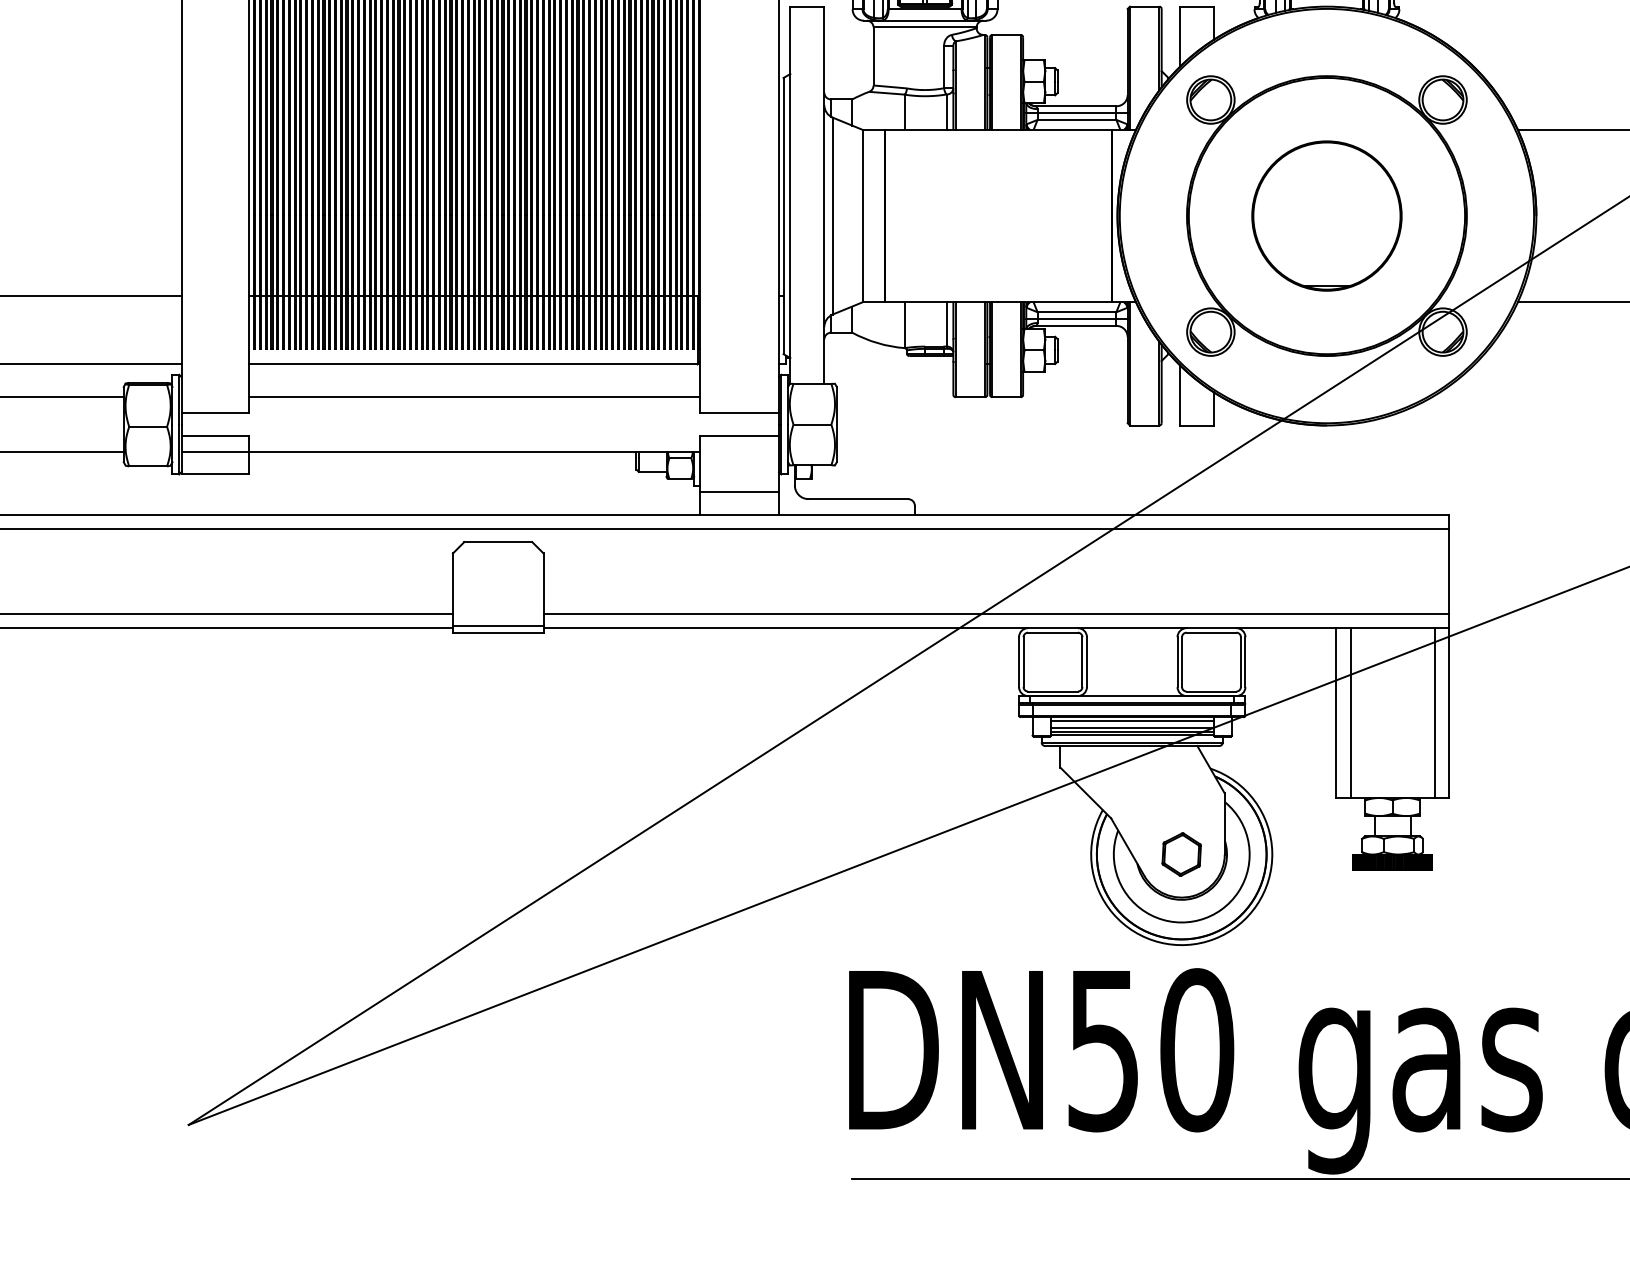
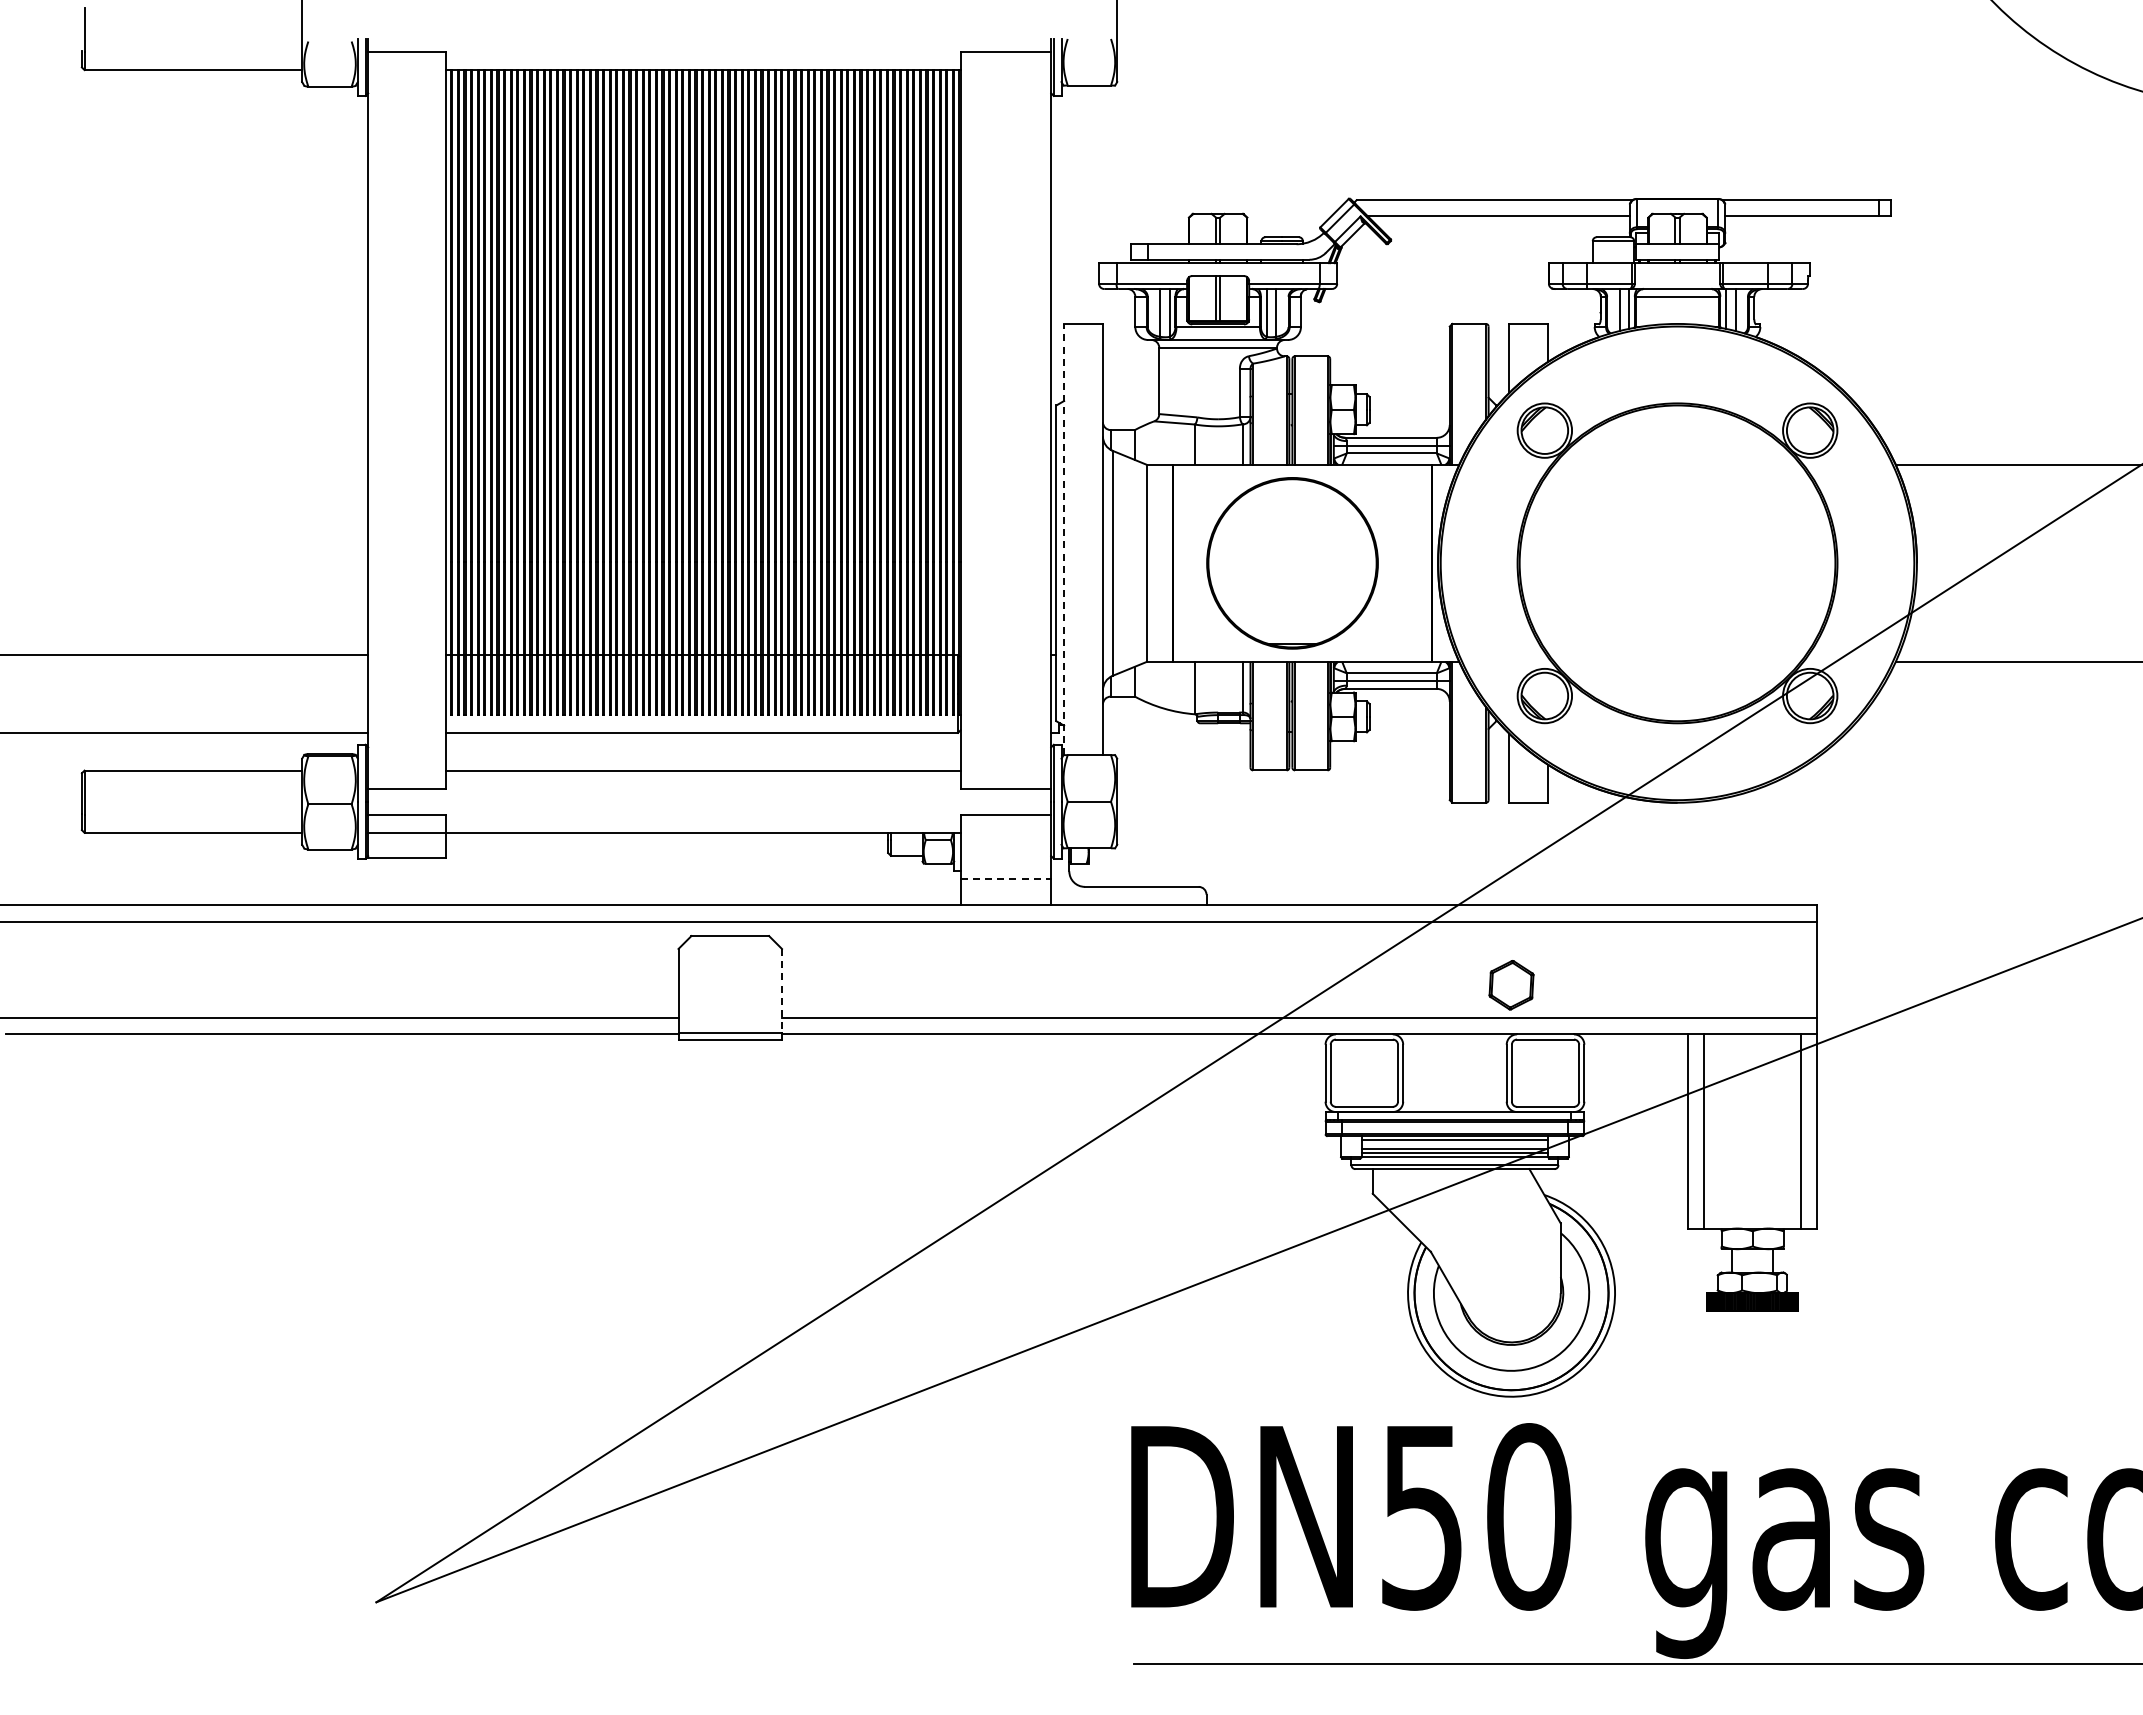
line: (790, 195) -> (1064, 539), solid -> dashed
part: (1326, 216) -> (1292, 563), moved
line: (739, 492) -> (1006, 879), solid -> dashed
line: (543, 589) -> (782, 990), solid -> dashed
part: (1181, 854) -> (1511, 985), moved

